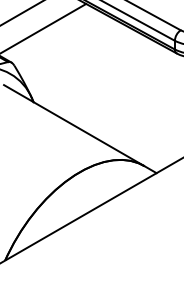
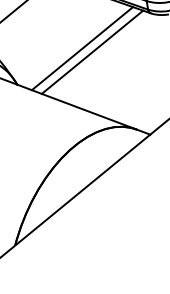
line: (103, 76) -> (82, 47), added
line: (112, 82) -> (91, 52), added

